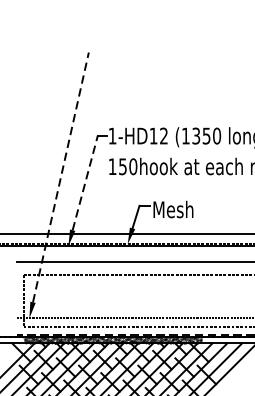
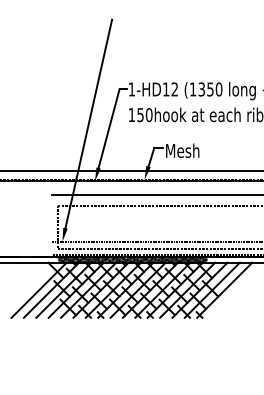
line: (60, 176) -> (88, 123), dashed -> solid
line: (85, 182) -> (109, 128), dashed -> solid

